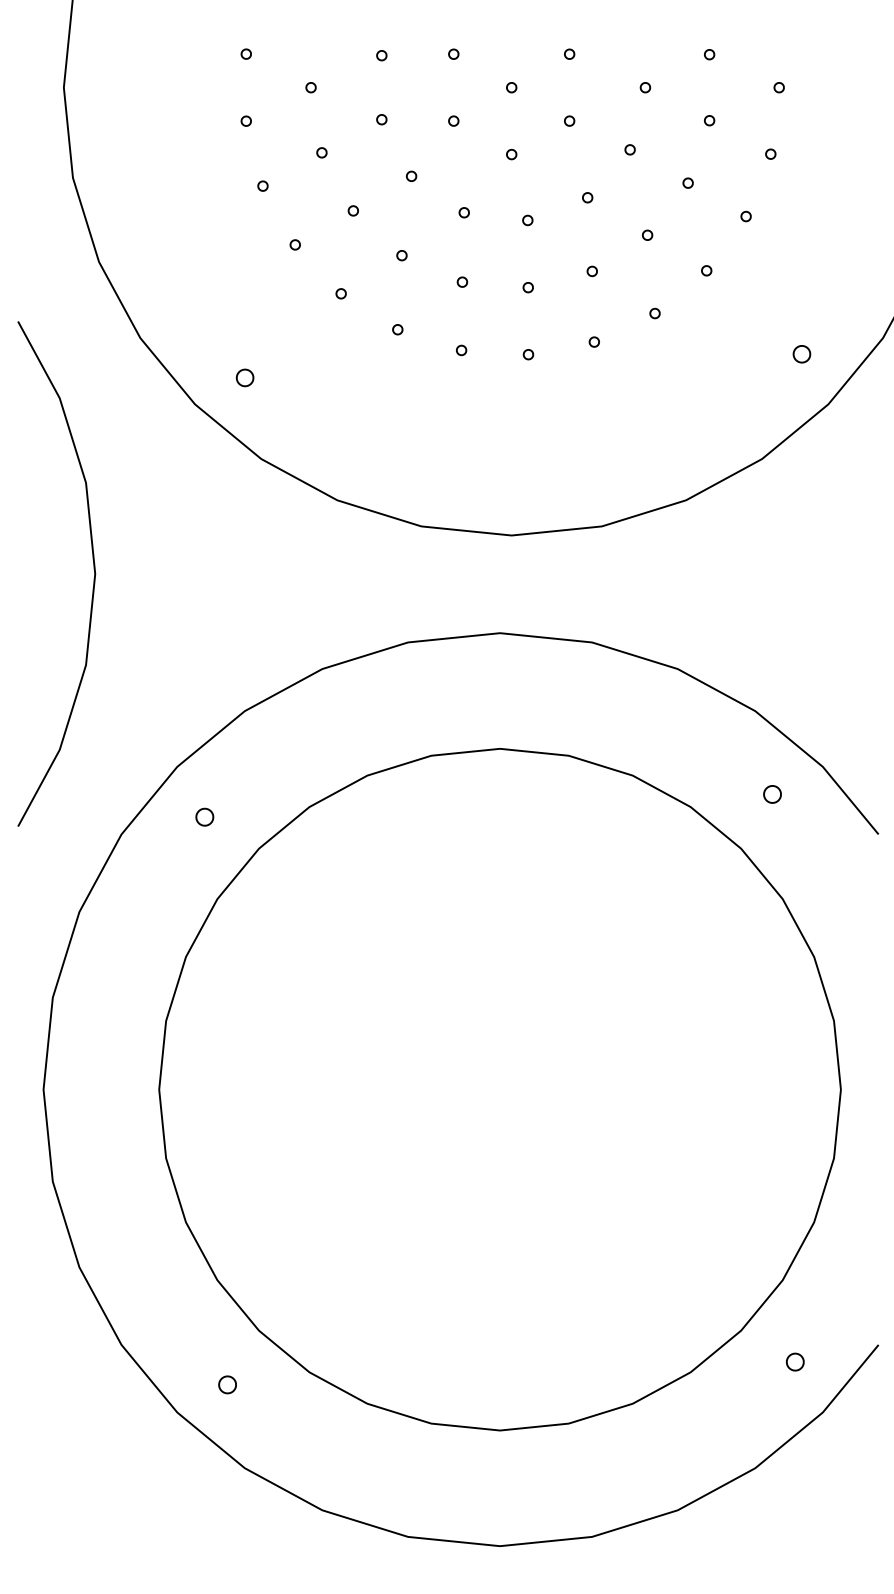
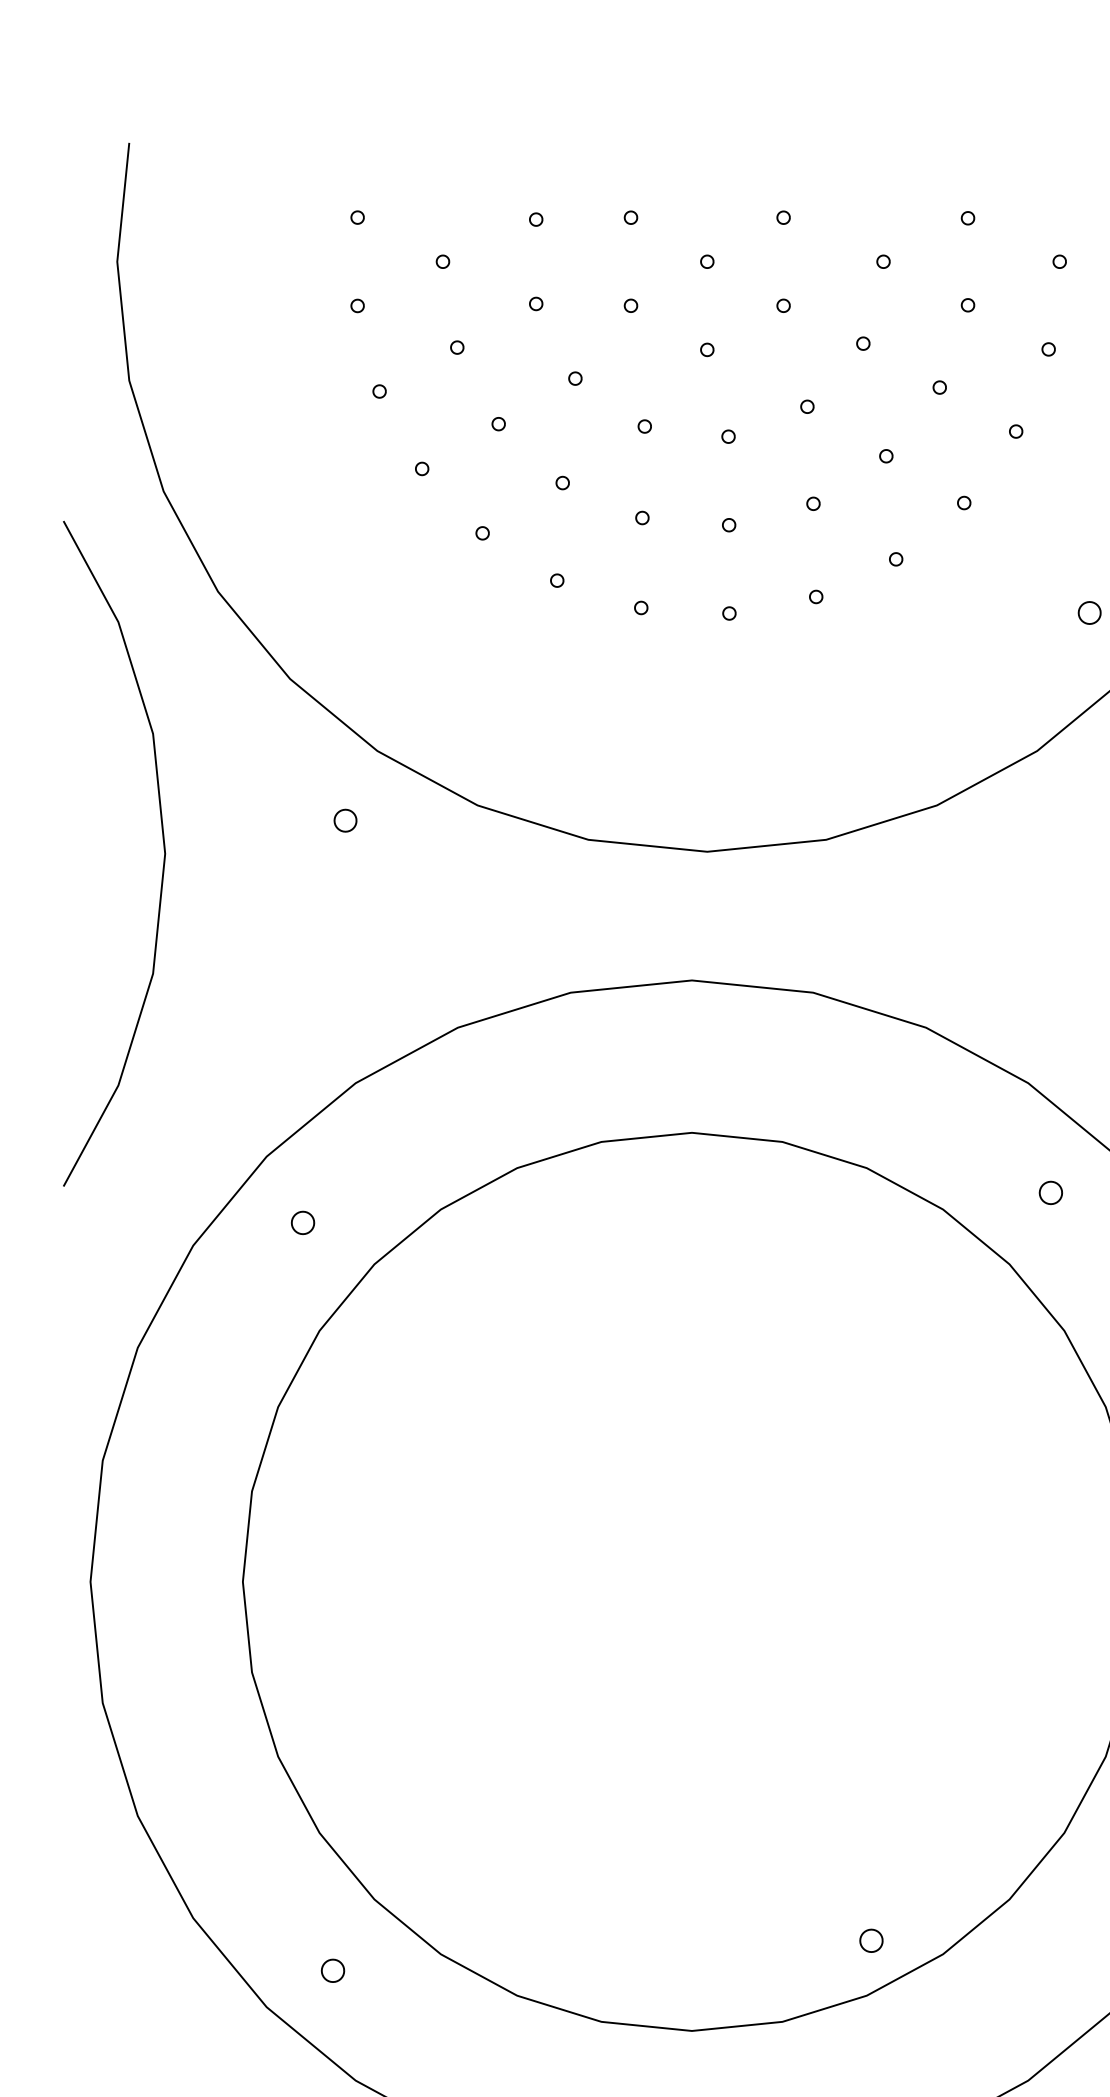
part: (244, 377) -> (344, 820), moved
curve: (93, 569) -> (162, 847), moved
part: (794, 1361) -> (870, 1940), moved

